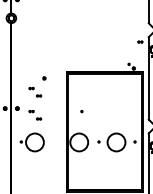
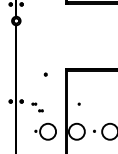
part: (35, 92) -> (37, 87), removed
part: (31, 142) -> (44, 131), moved

